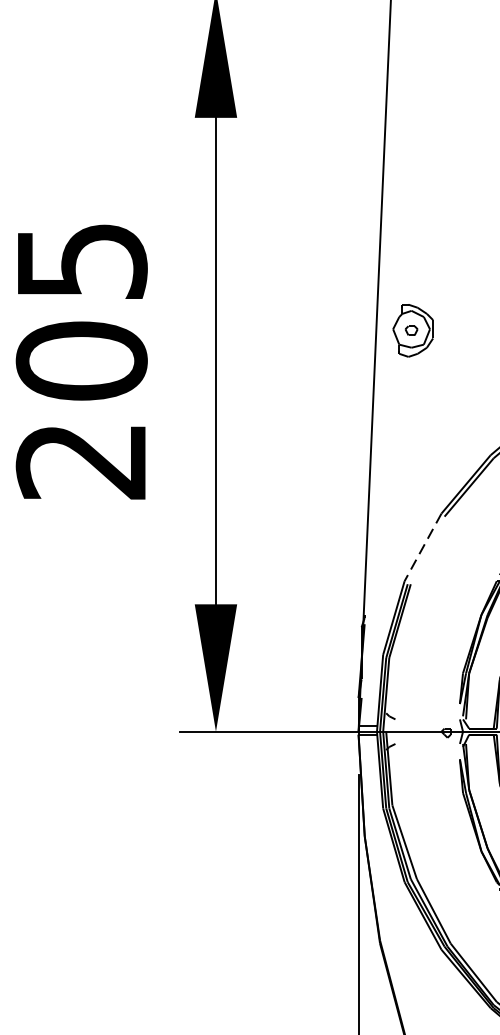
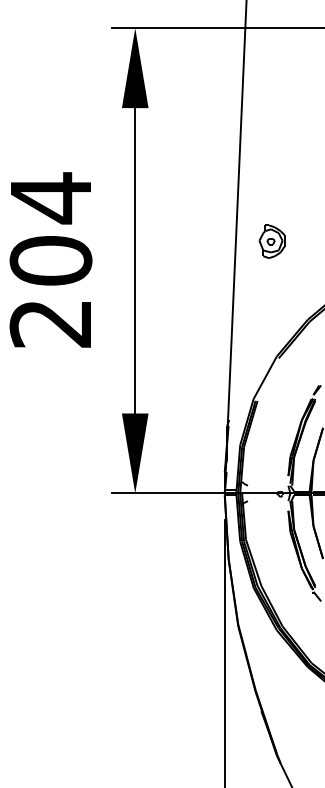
text: (82, 261) -> (51, 198), 205 -> 204
part: (412, 330) -> (271, 241), moved
line: (423, 548) -> (265, 378), dashed -> solid

